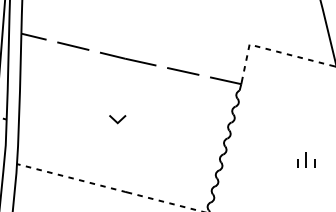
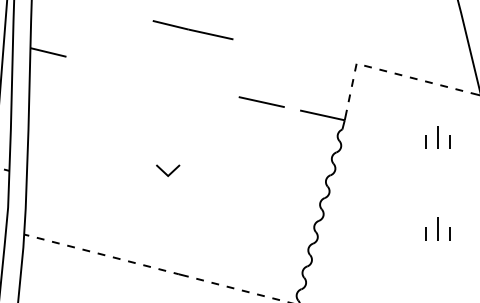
line: (73, 45) -> (104, 65), removed
line: (128, 58) -> (193, 29), moved
part: (306, 95) -> (437, 136), added

